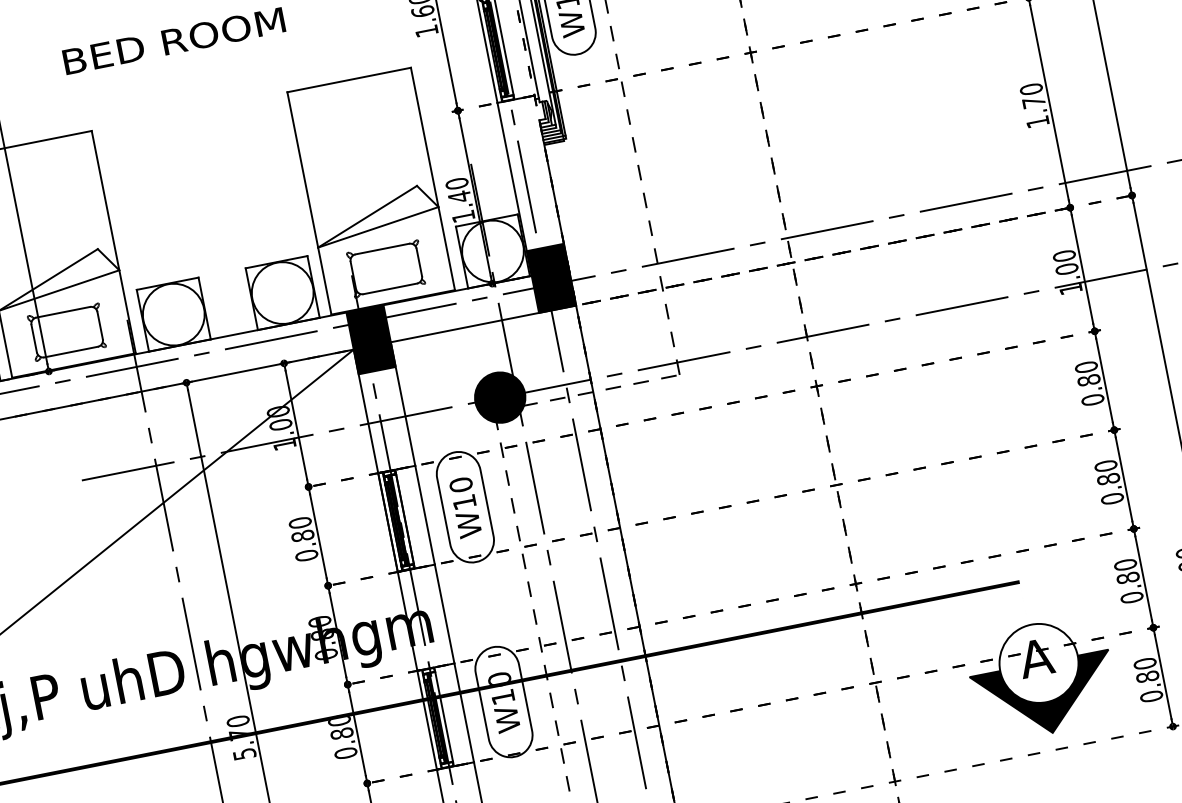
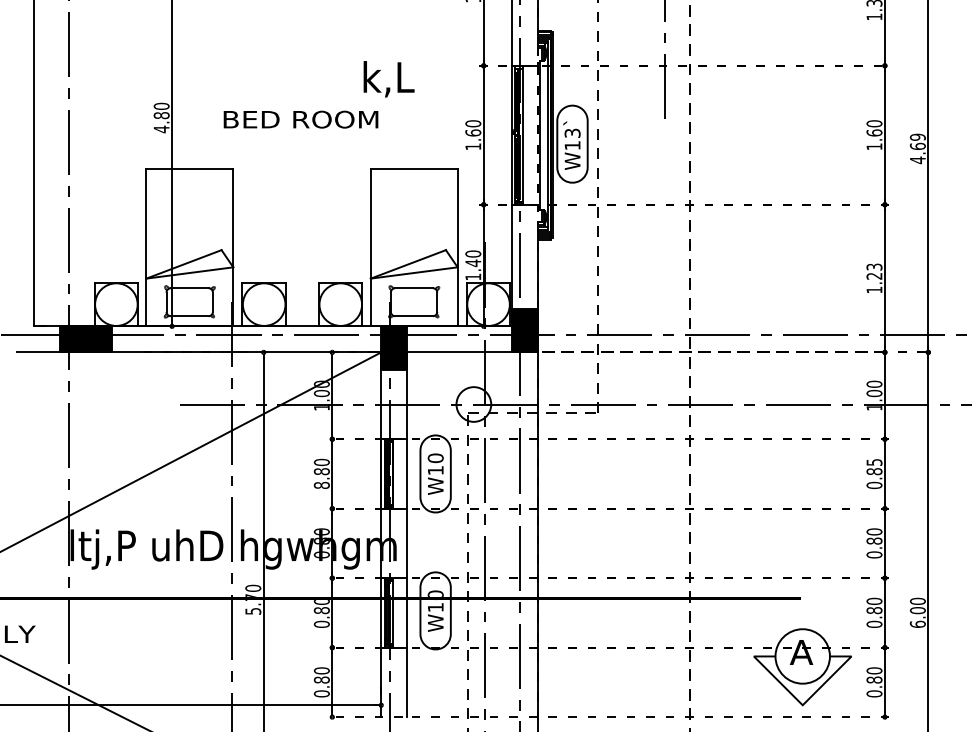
text: (1032, 95) -> (874, 271), 1.70 -> 1.23
text: (1086, 367) -> (874, 462), 0.80 -> 0.85
fill: (499, 397) -> (473, 404), removed
text: (306, 555) -> (321, 485), 0.80 -> 8.80
fill: (1045, 697) -> (802, 680), removed

